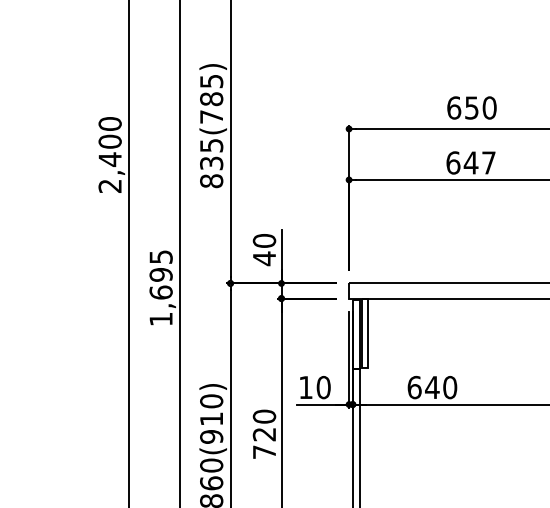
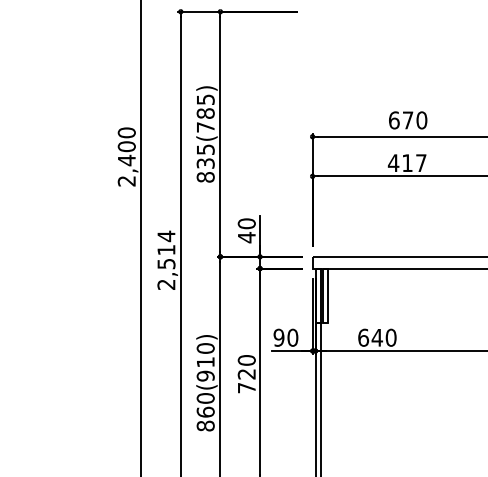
text: (471, 108) -> (407, 120), 650 -> 670
text: (462, 163) -> (400, 163), 647 -> 417
text: (161, 286) -> (166, 259), 1,695 -> 2,514
text: (305, 387) -> (278, 337), 10 -> 90

